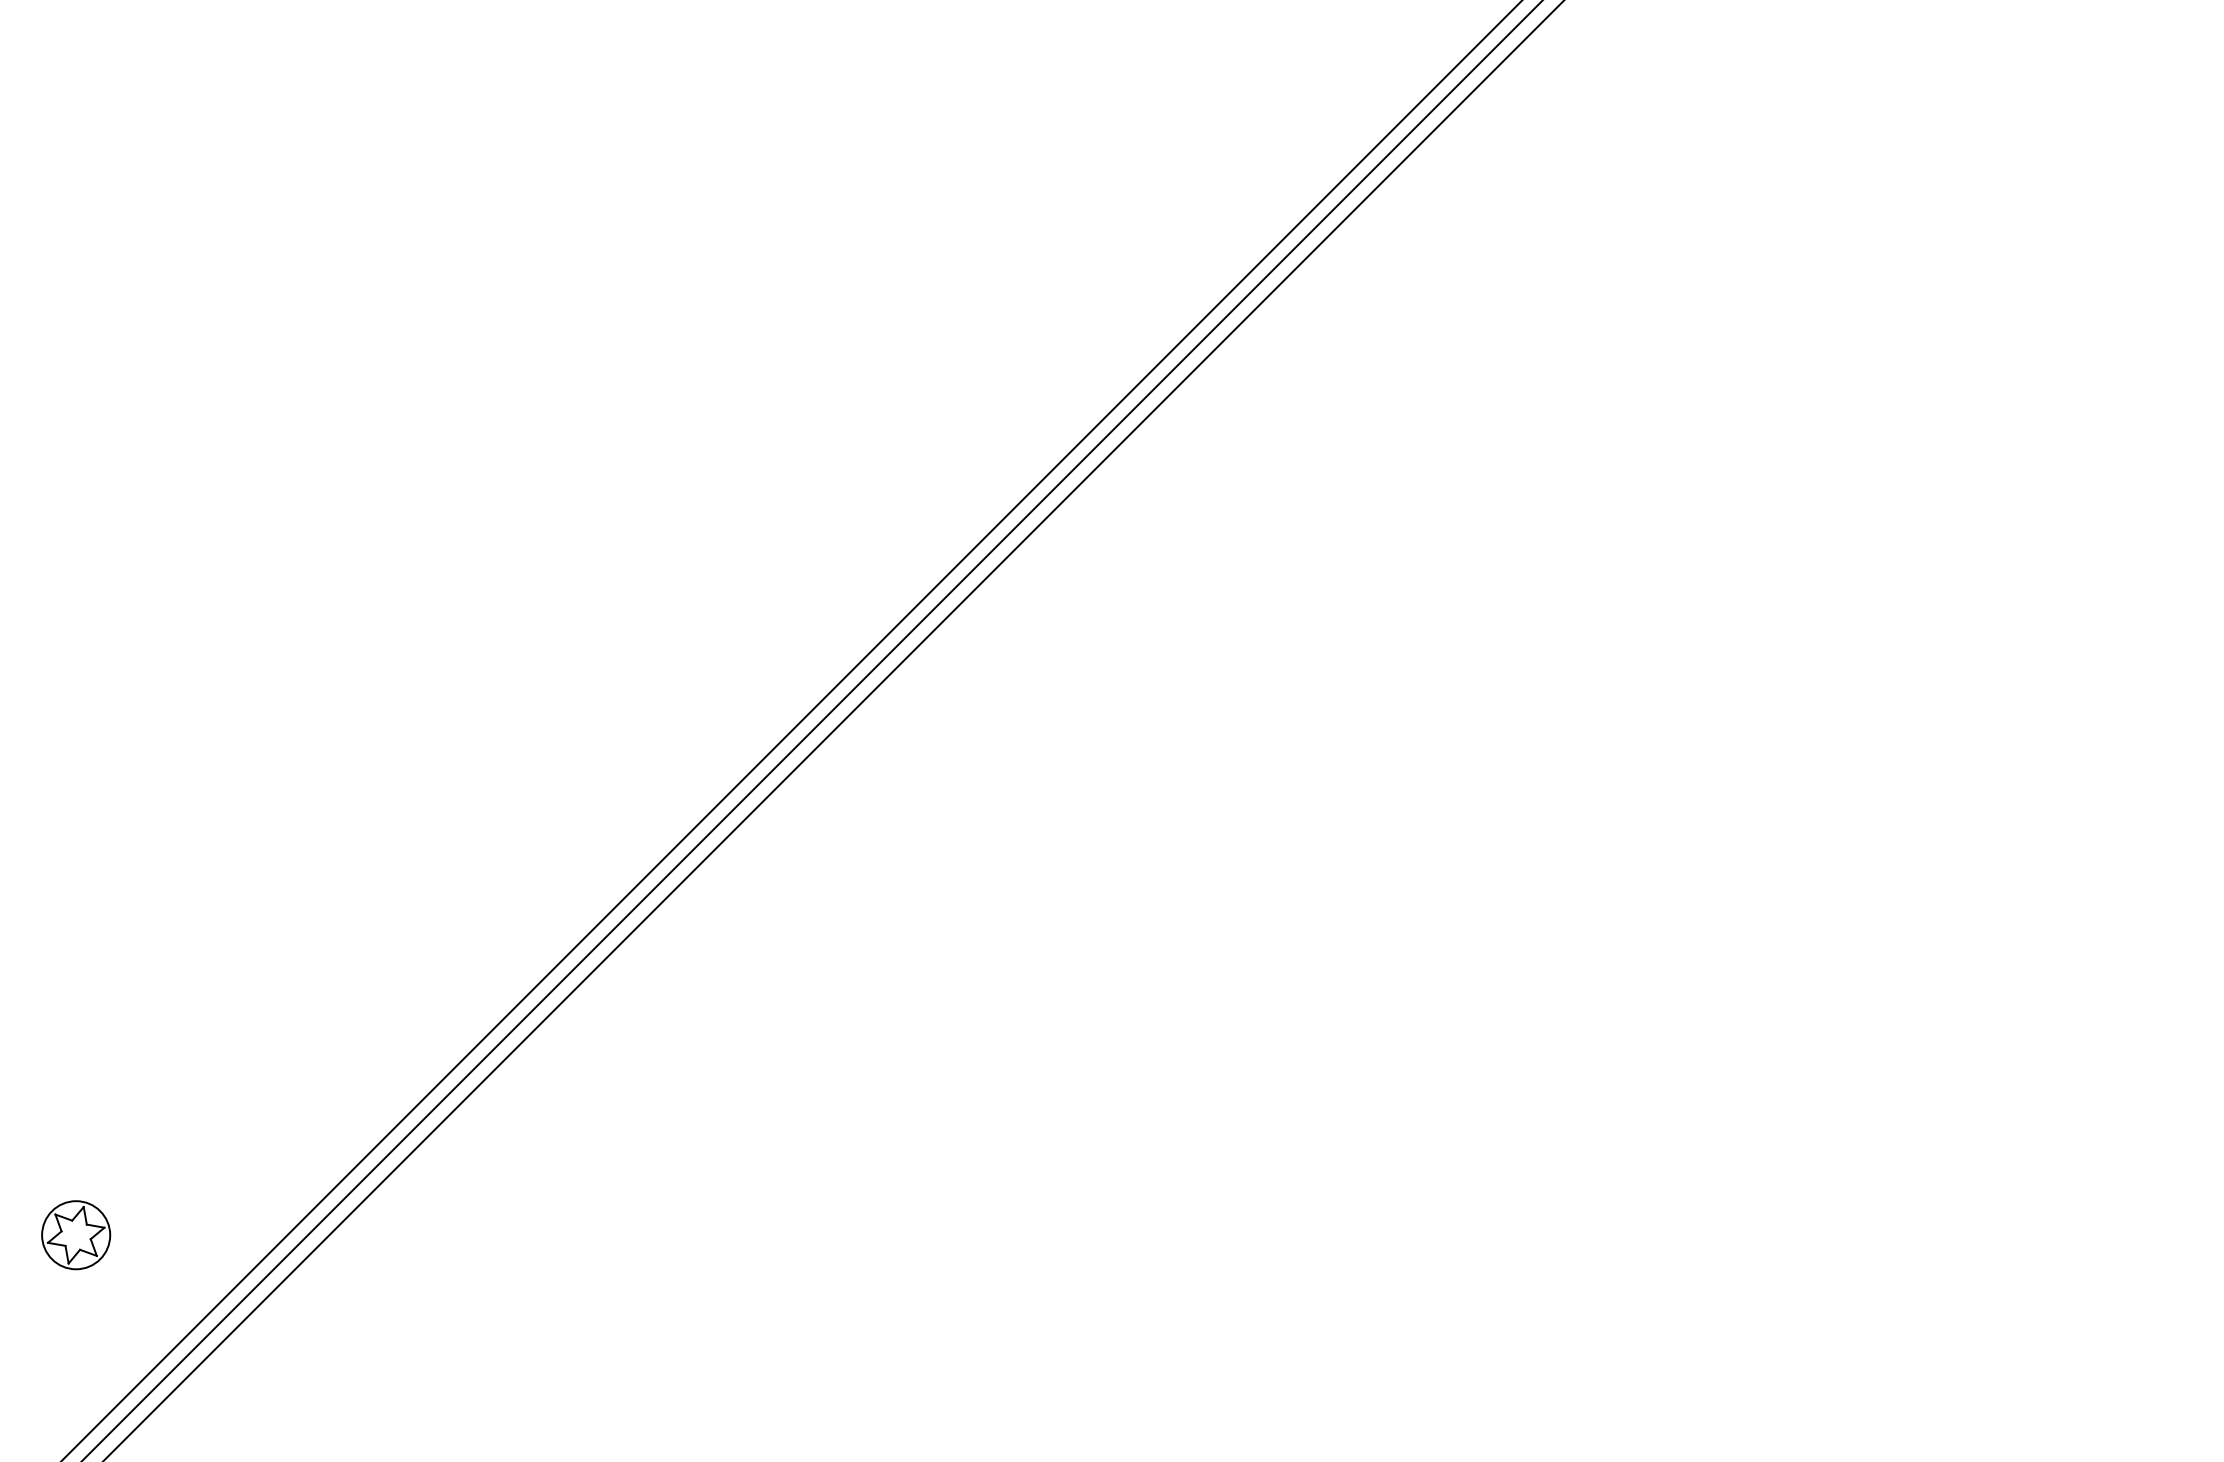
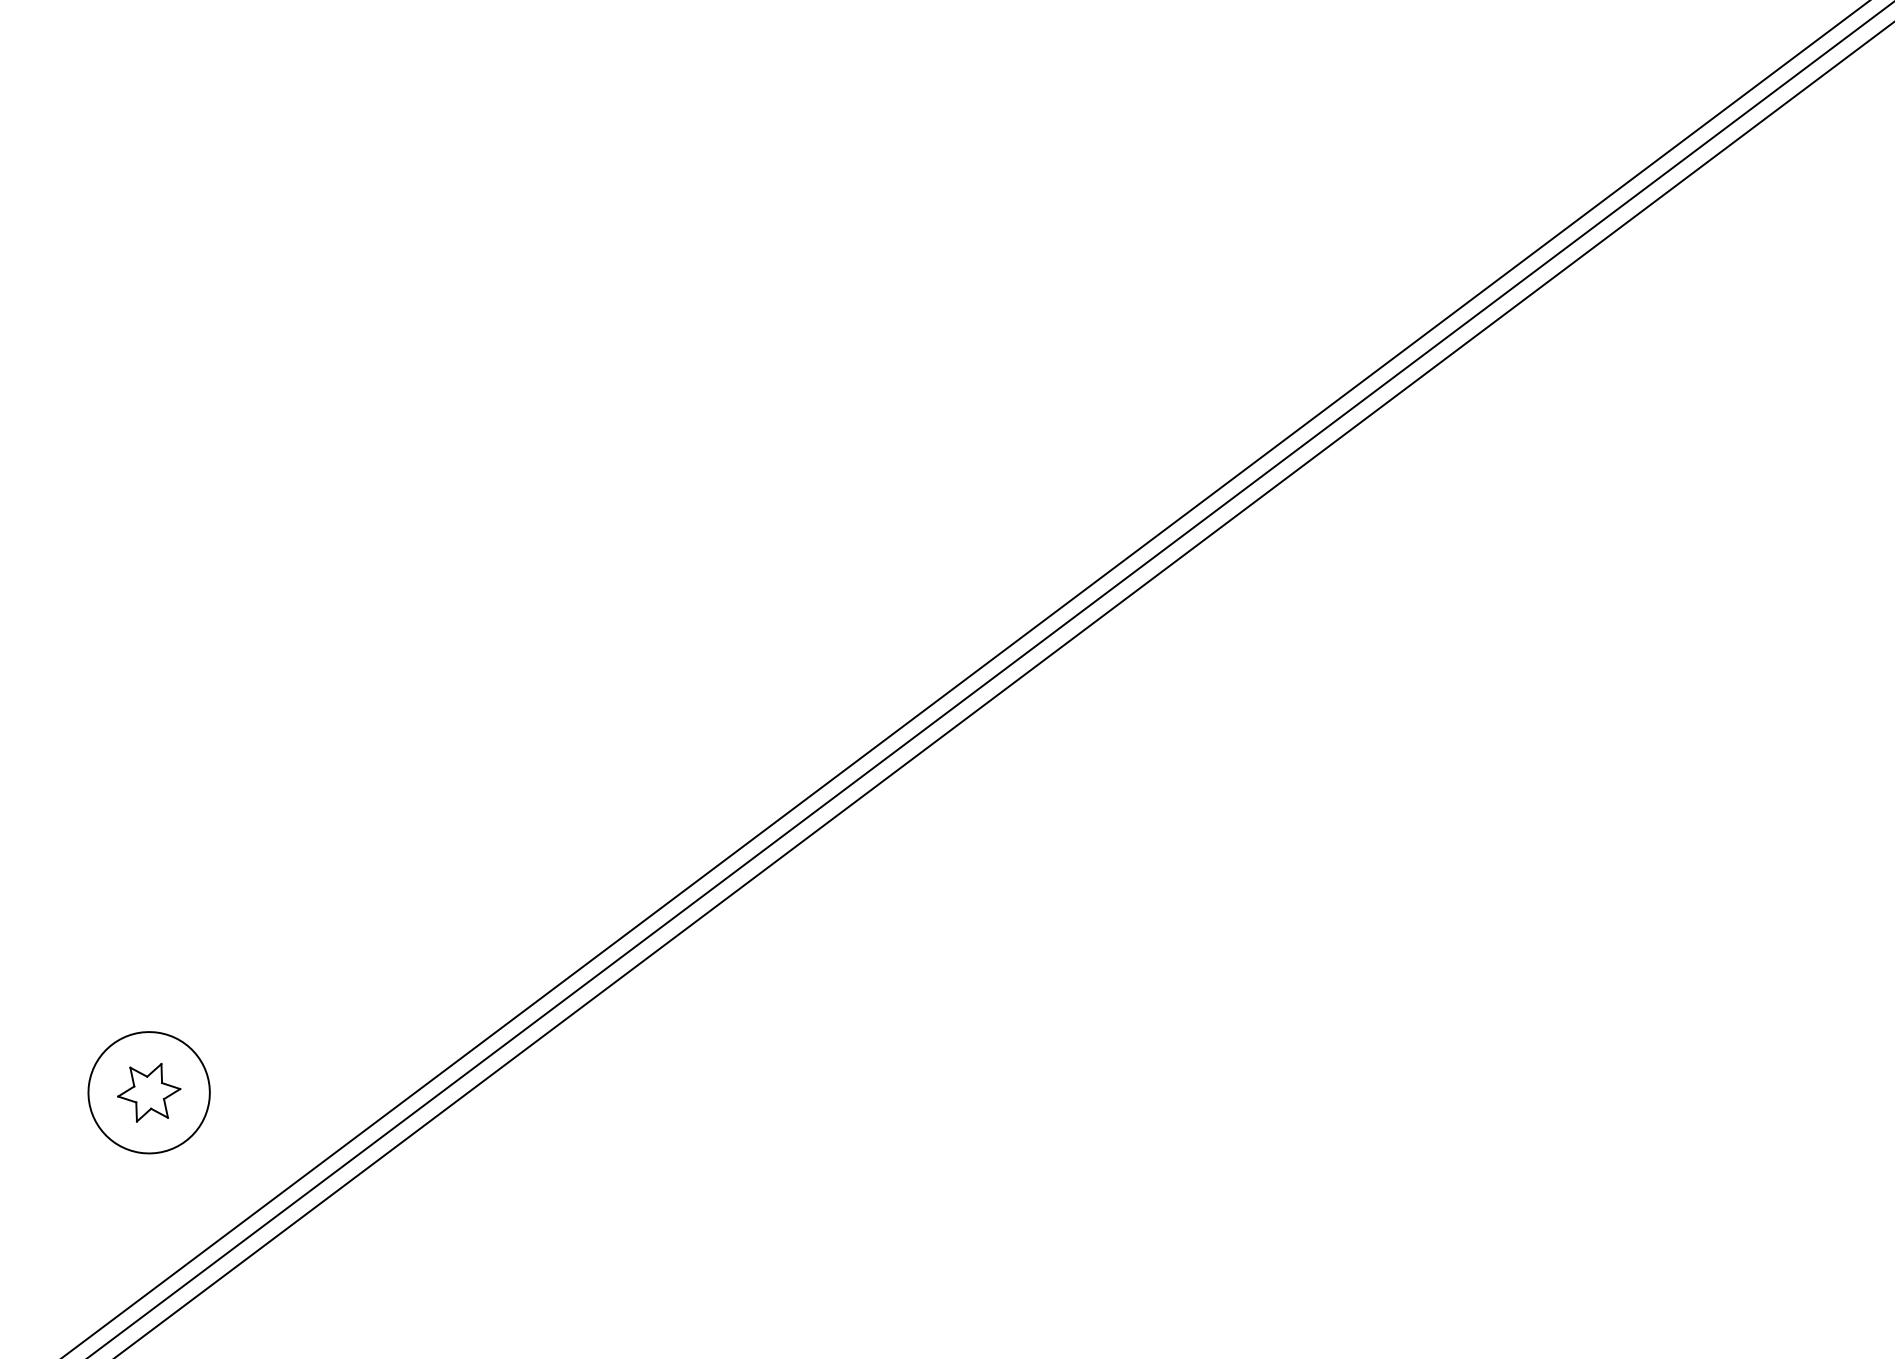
circle: (75, 1234) -> (148, 1091), size x1.67

